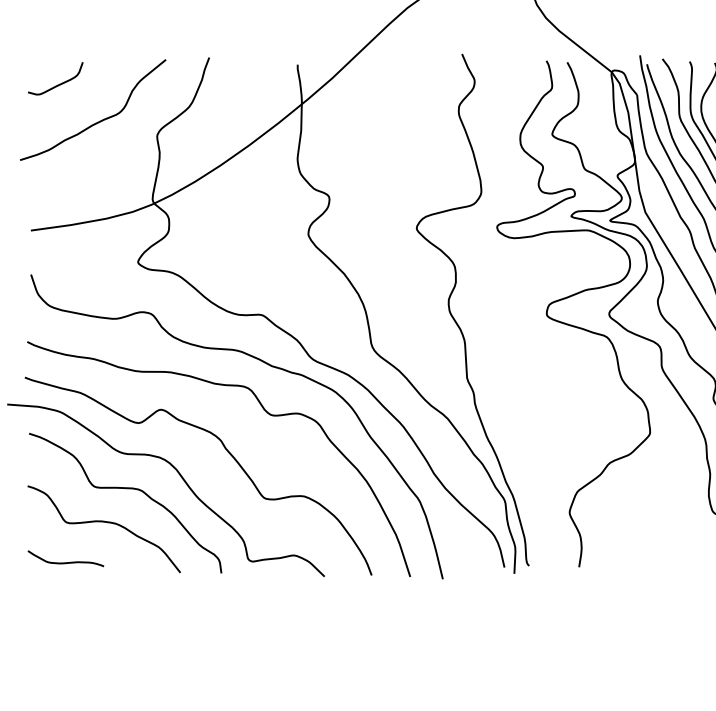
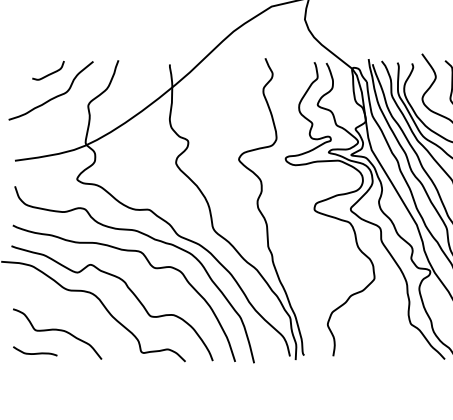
curve: (57, 83) -> (49, 73), moved
curve: (124, 490) -> (69, 311), removed

